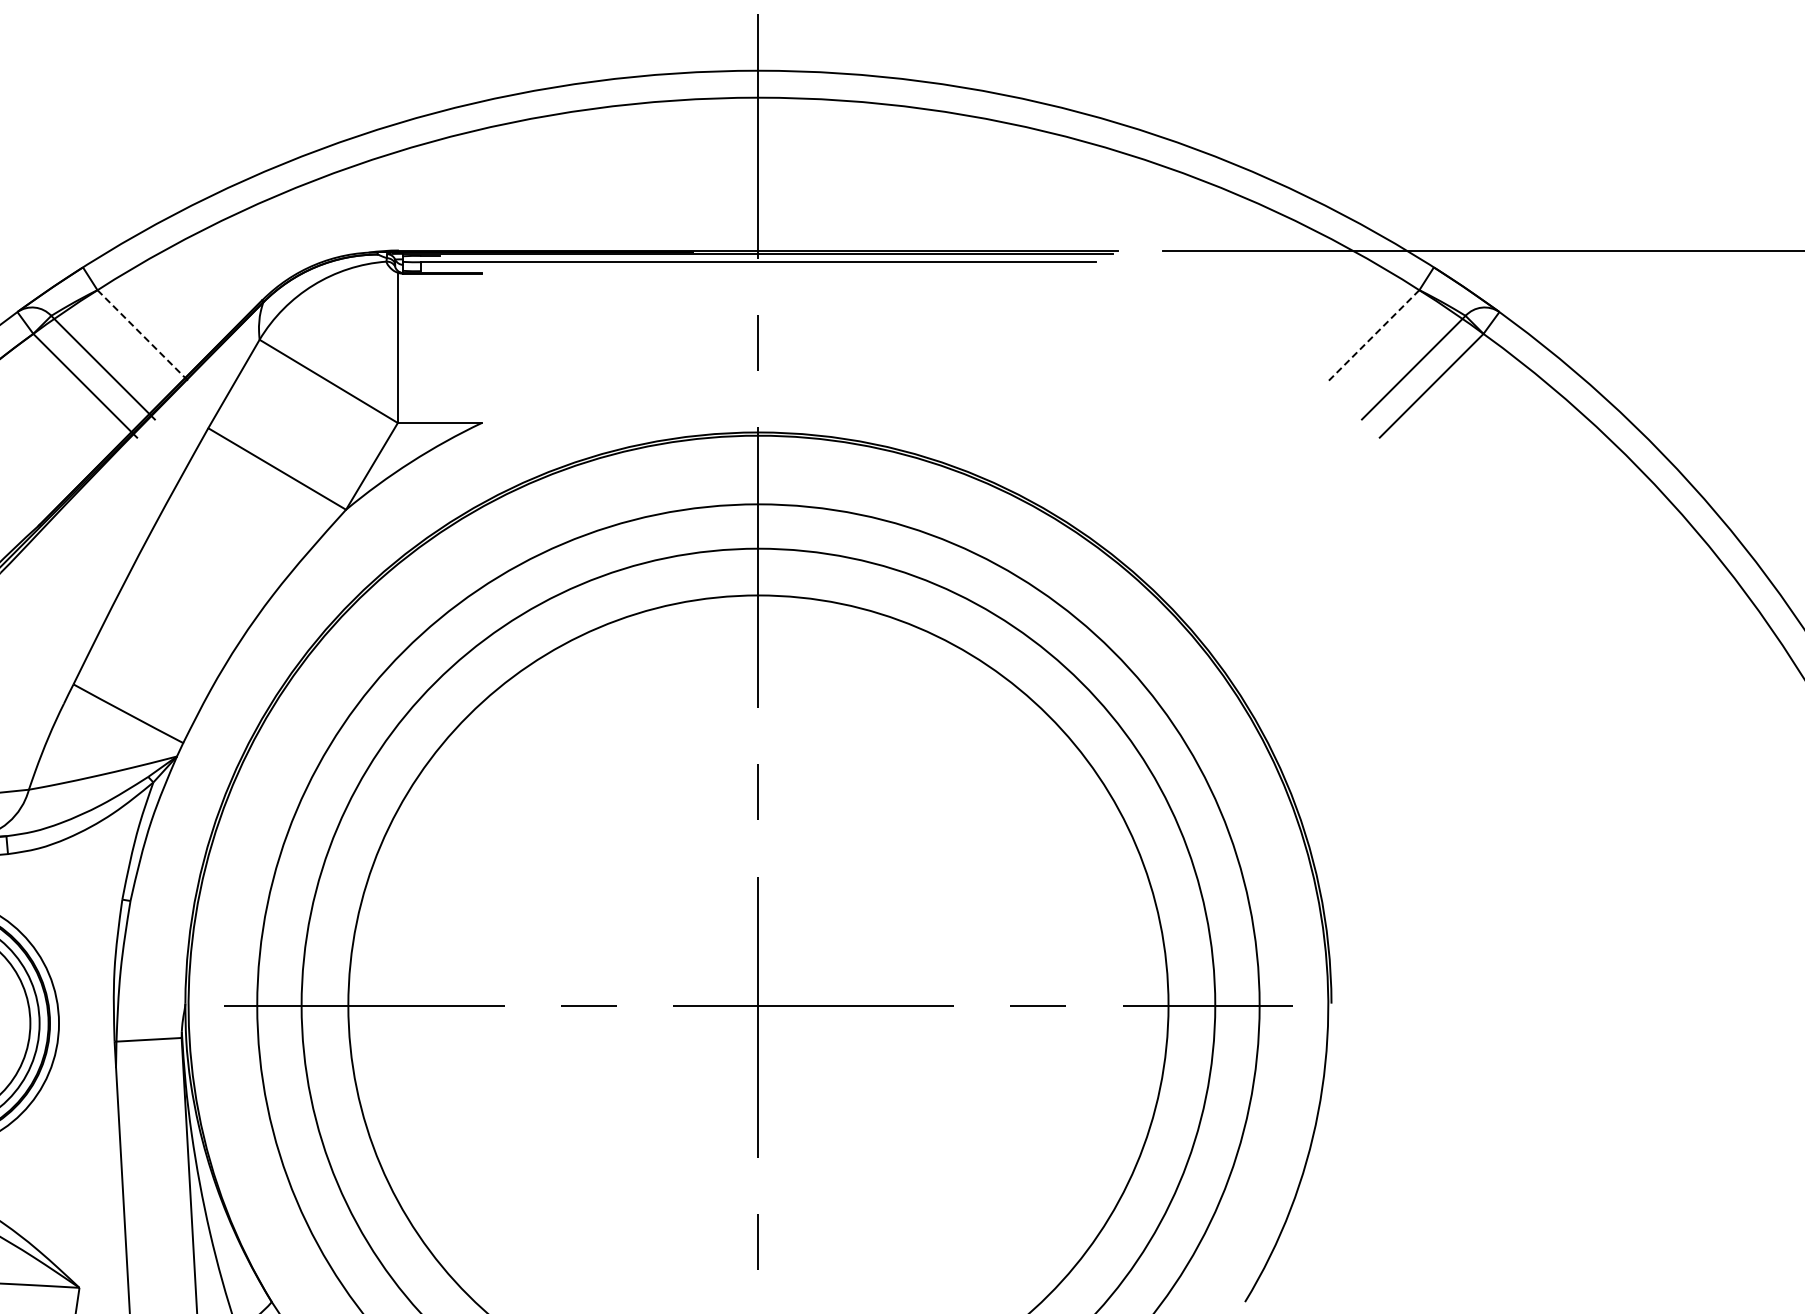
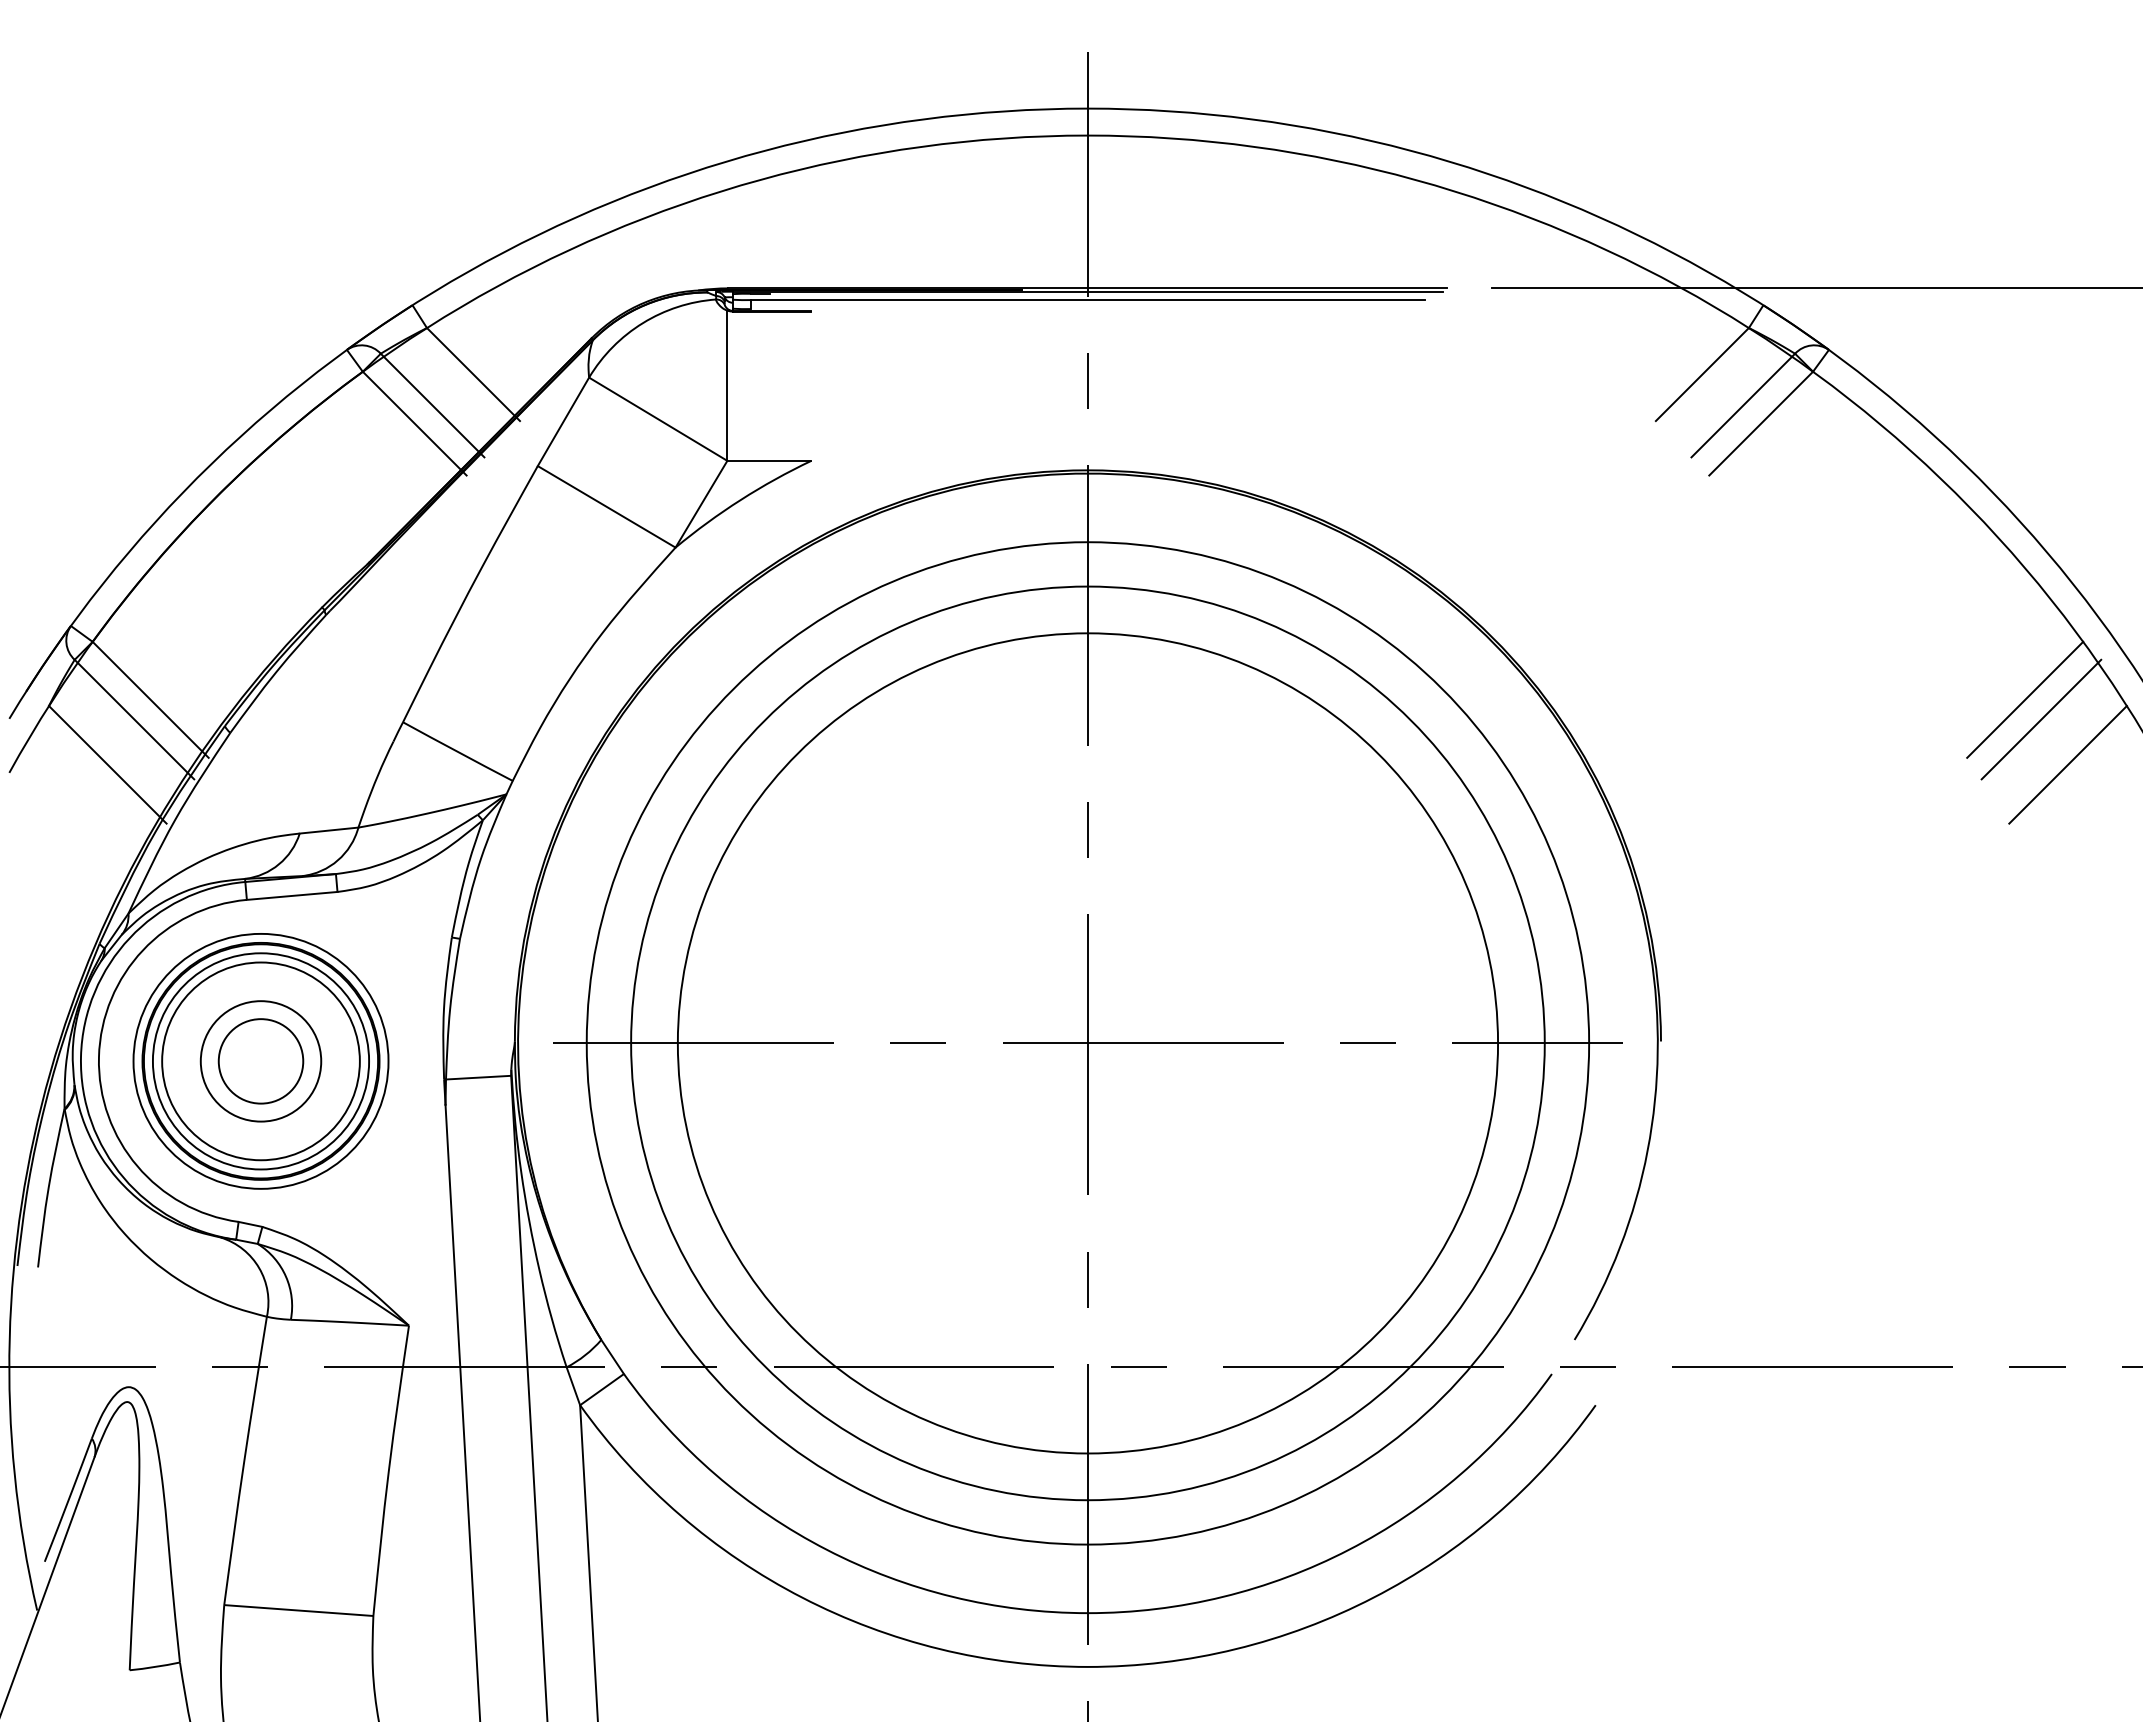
line: (144, 336) -> (473, 374), dashed -> solid
line: (1373, 336) -> (1702, 374), dashed -> solid
line: (1696, 661) -> (2025, 699), added
line: (1712, 681) -> (2041, 719), added
line: (1738, 726) -> (2067, 764), added

